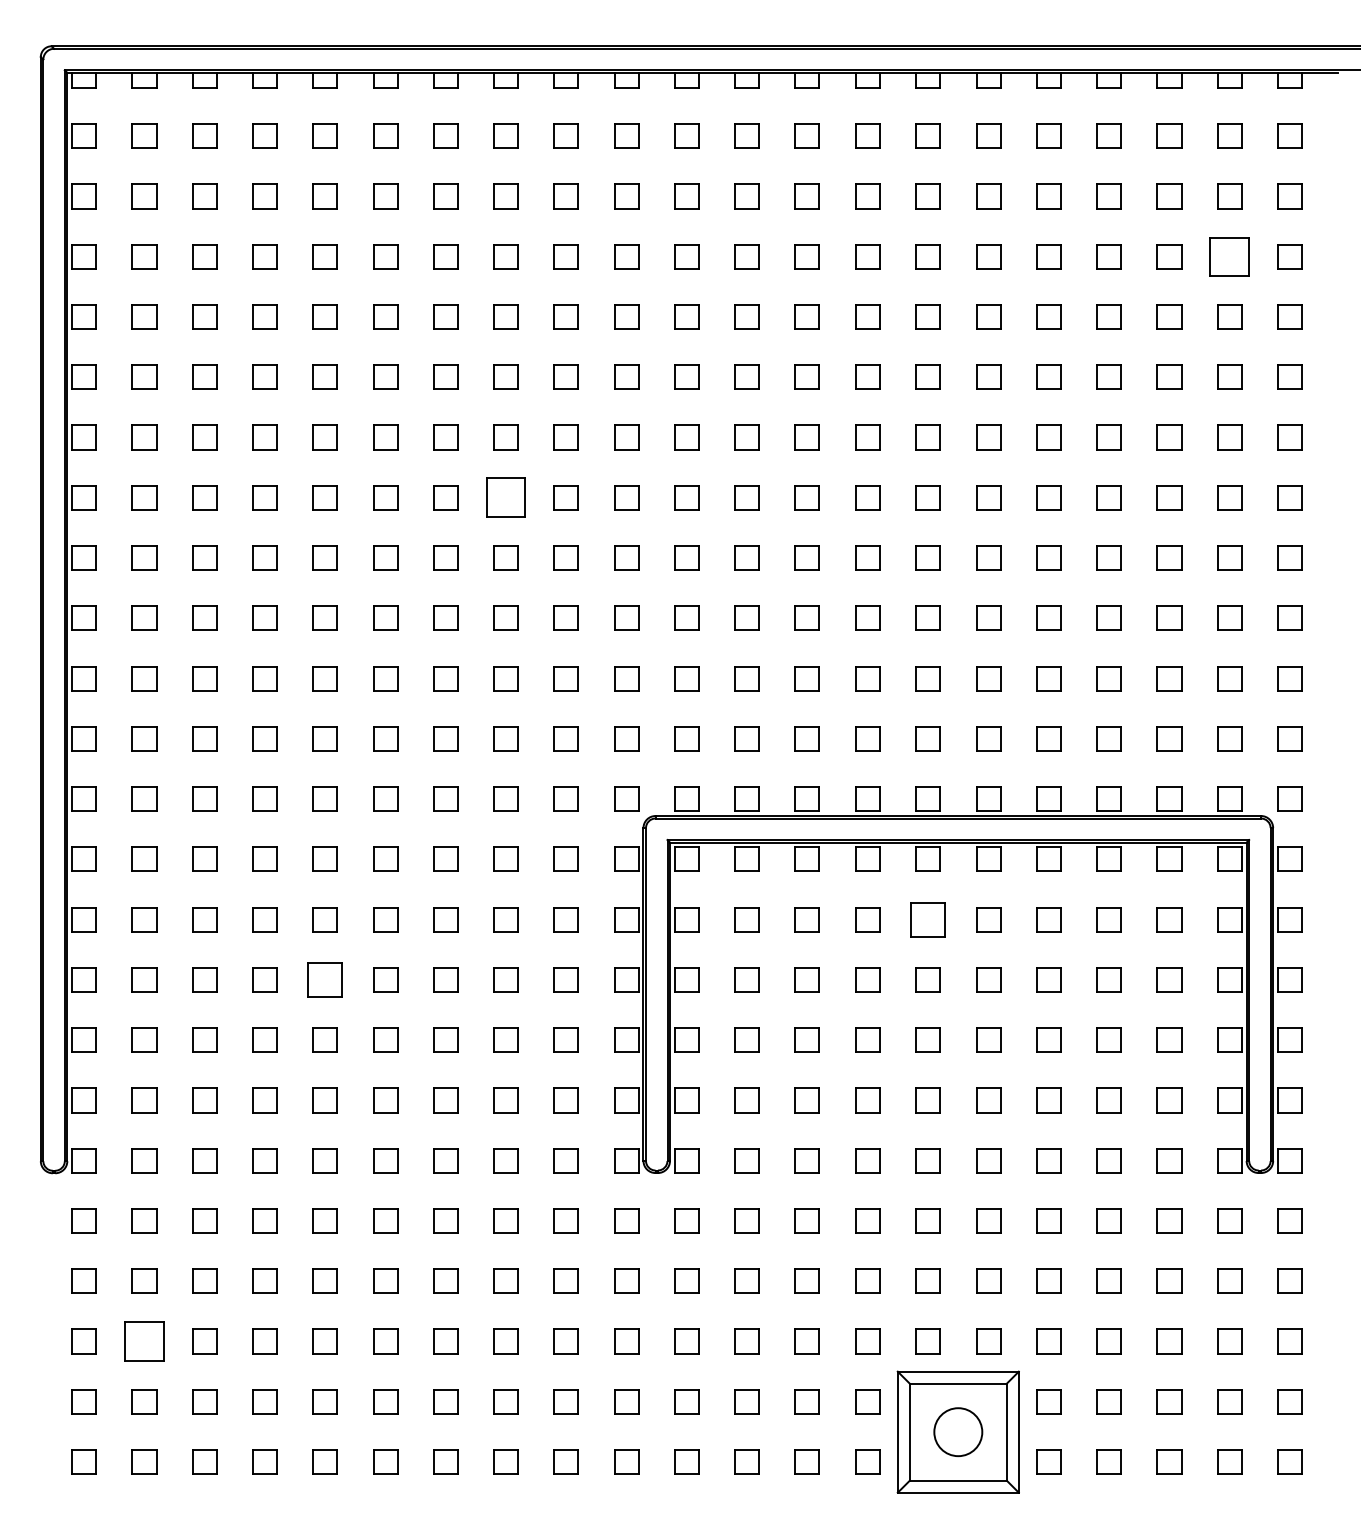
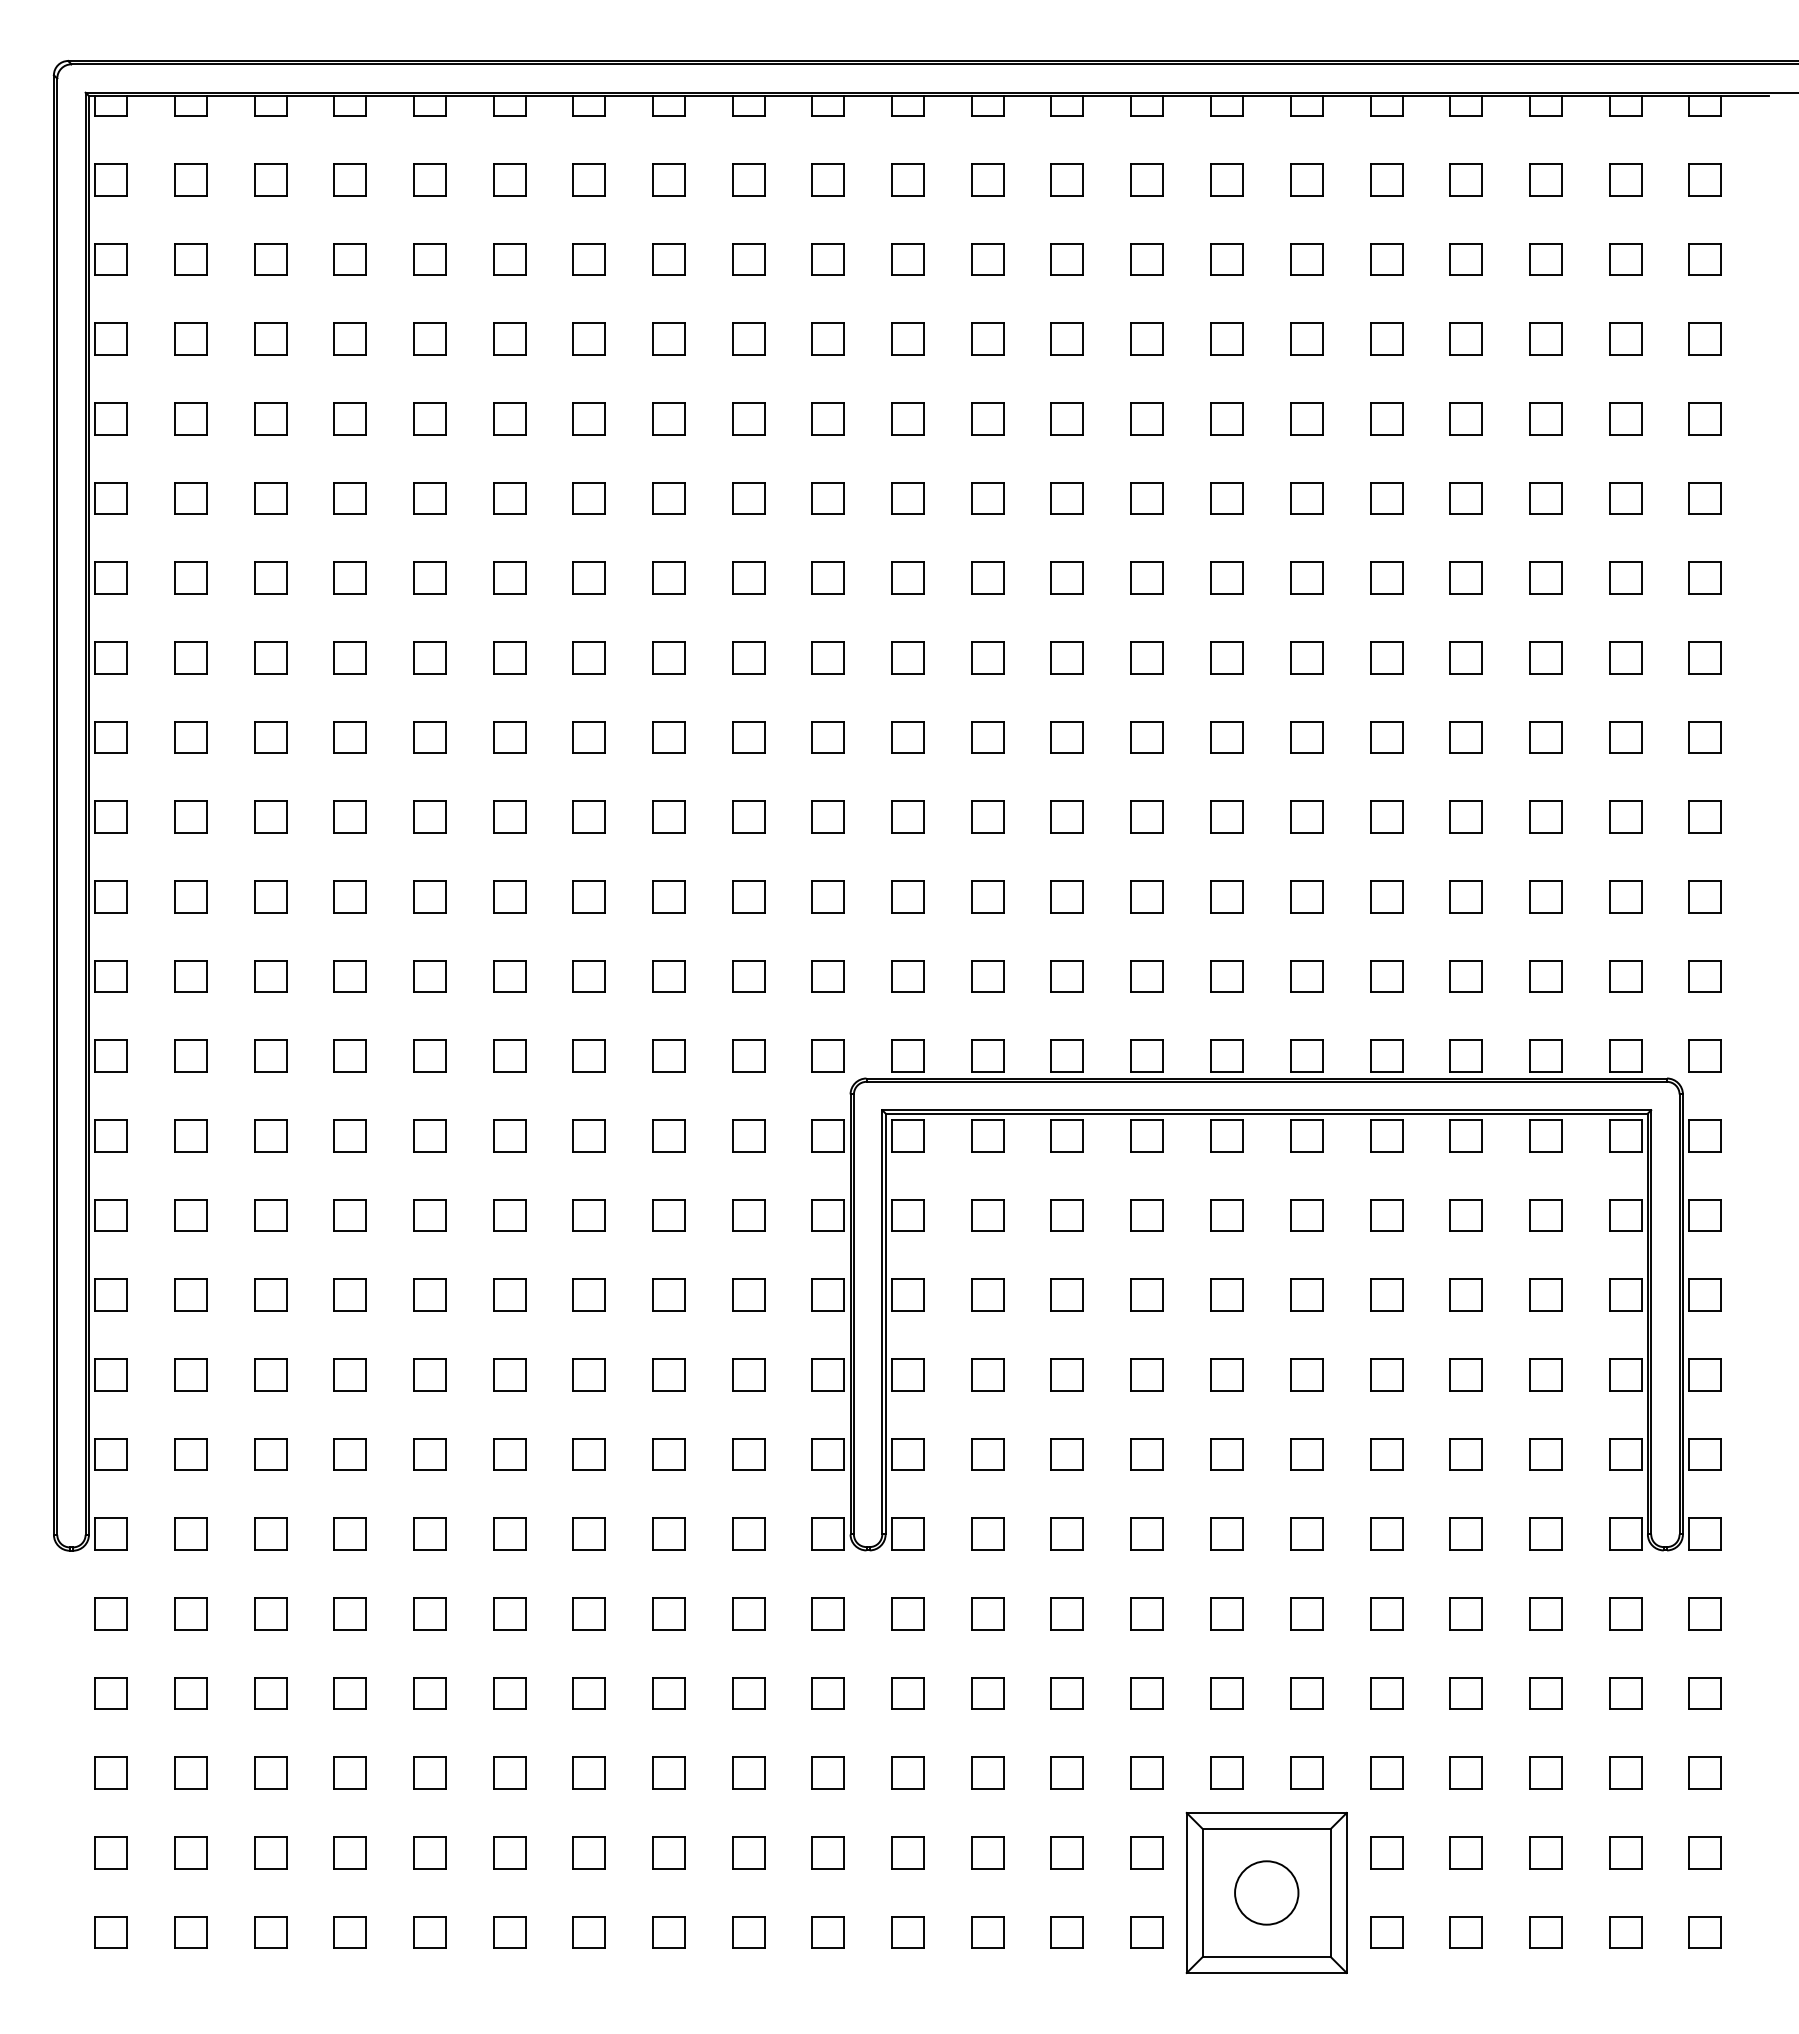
part: (1229, 256) -> (1625, 338), size x0.62
part: (505, 497) -> (668, 657), size x0.62
part: (927, 919) -> (1226, 1215), size x0.71
part: (324, 979) -> (429, 1294), size x0.71
part: (144, 1341) -> (190, 1772), size x0.62

